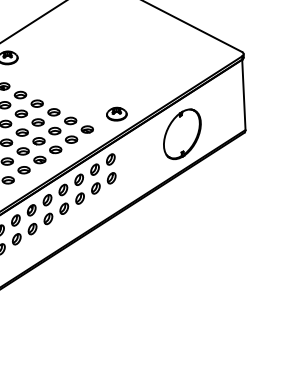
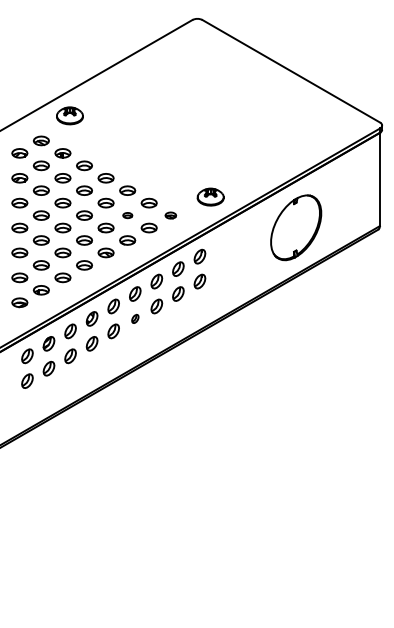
part: (87, 129) -> (170, 215), size x0.7
part: (54, 131) -> (127, 215), size x0.6
part: (64, 208) -> (135, 318), size x0.6

